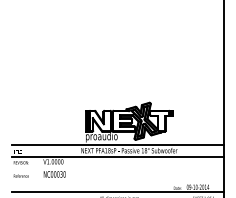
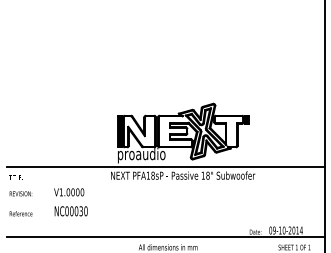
line: (117, 156) -> (165, 184), removed

